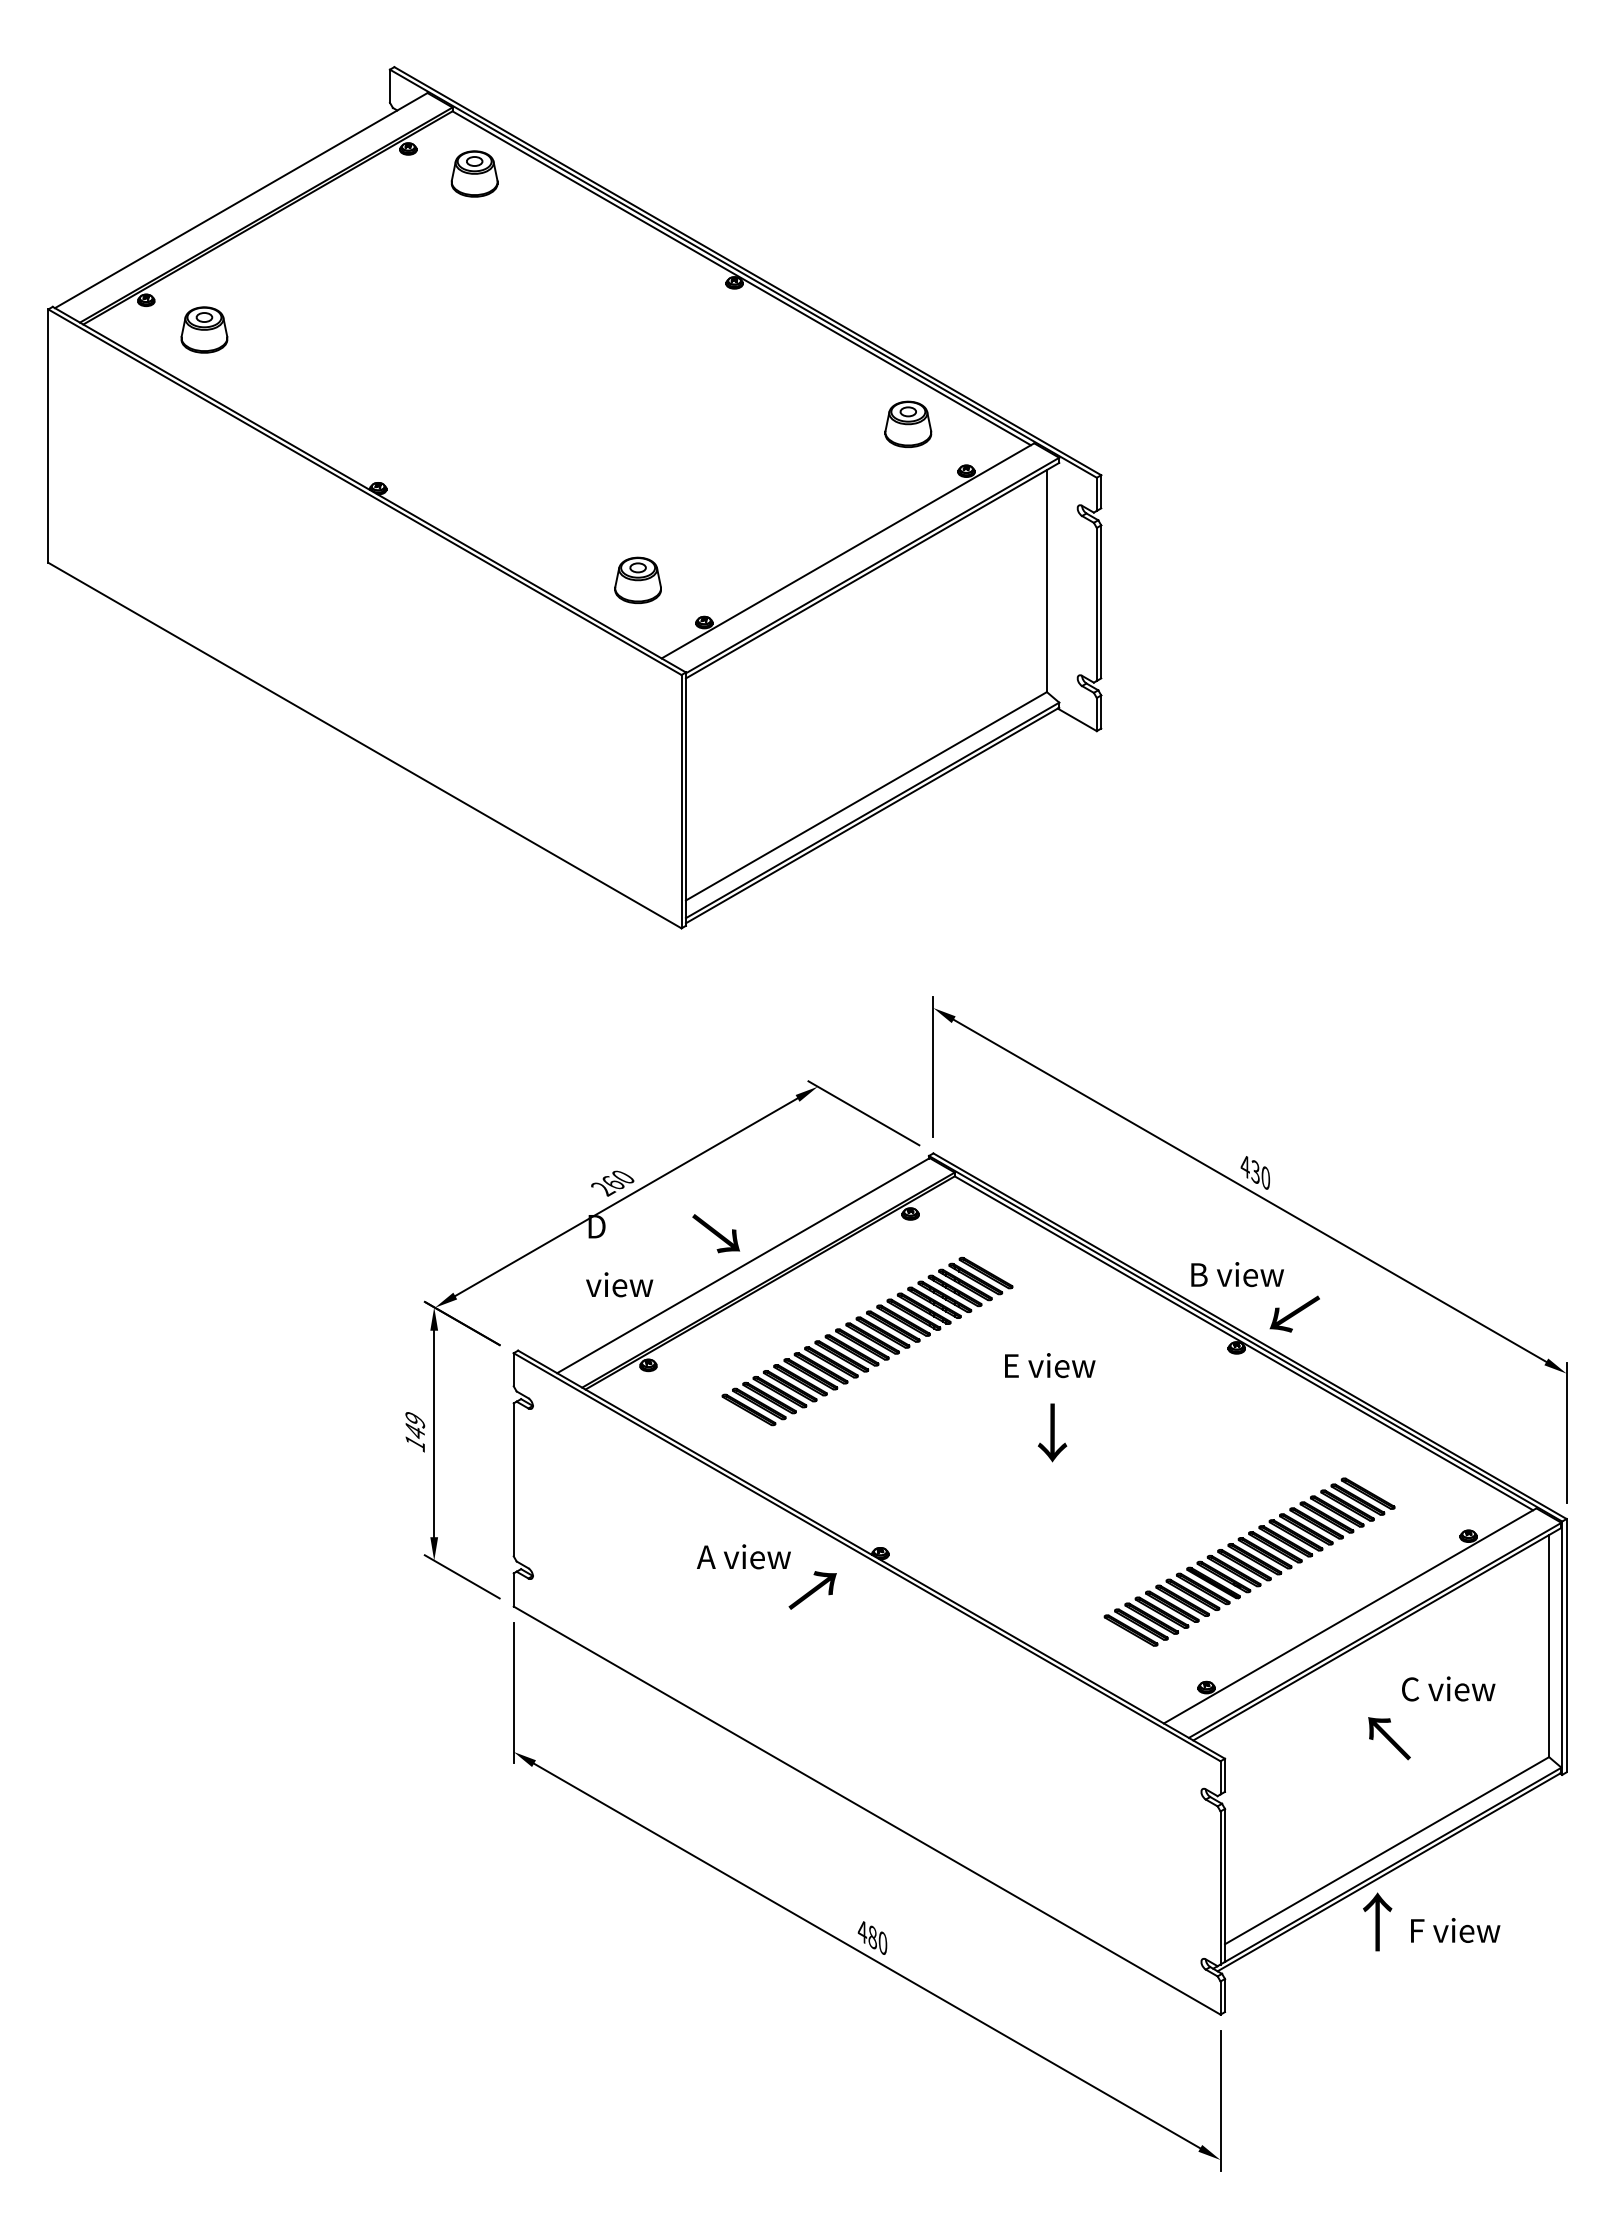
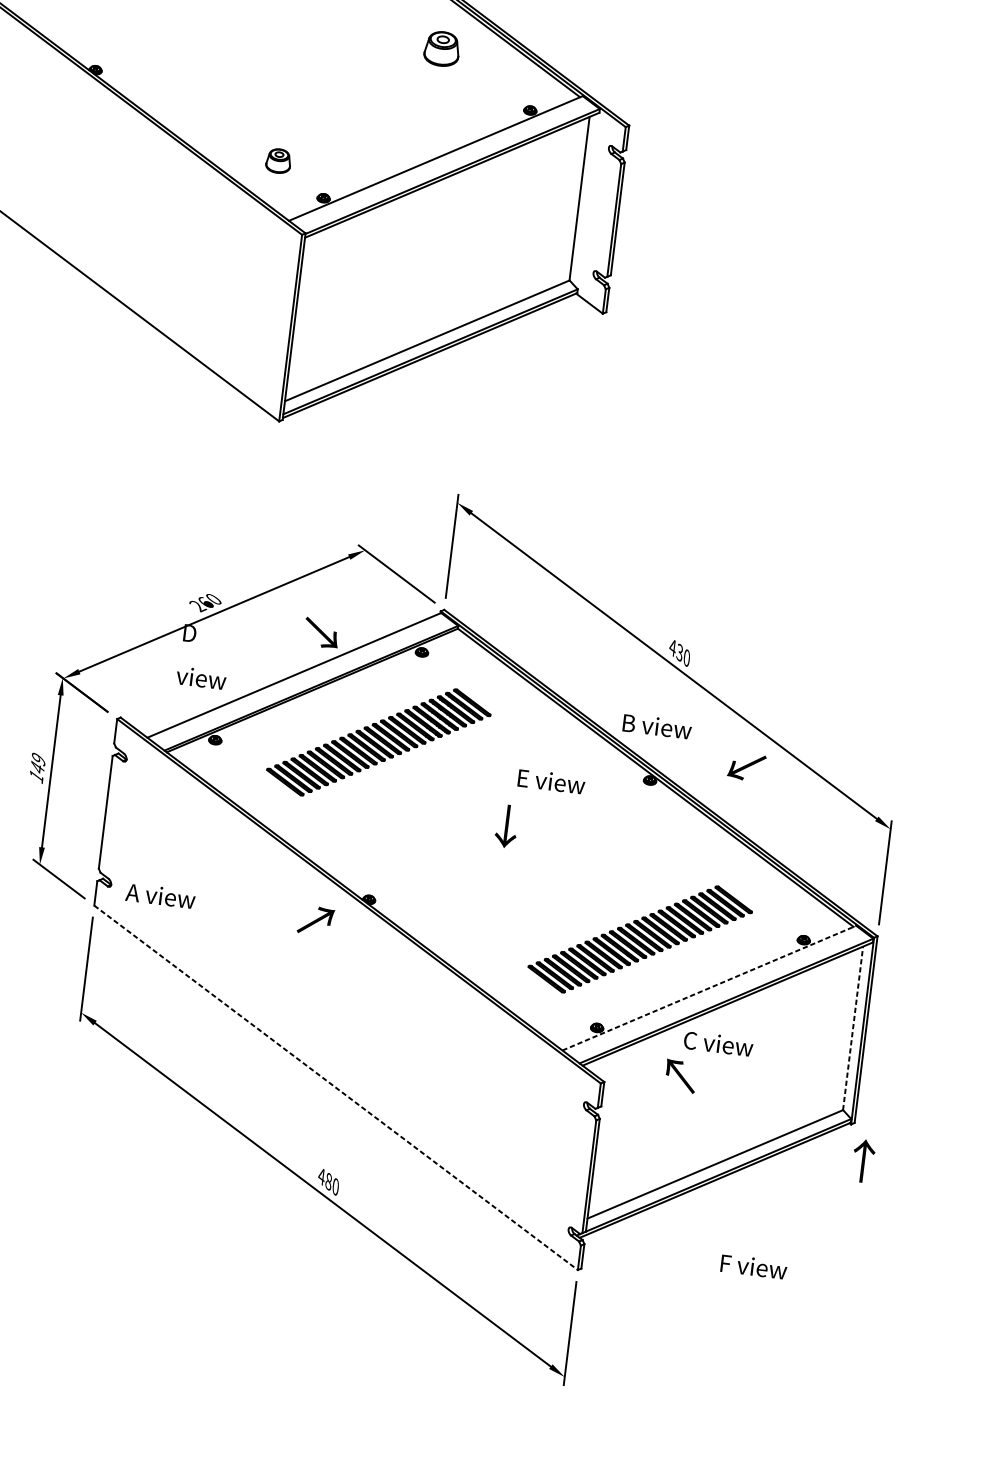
part: (908, 423) -> (442, 48), moved
part: (637, 579) -> (278, 160), size x0.7
text: (716, 1233) -> (321, 633), moved
text: (1294, 1313) -> (746, 766), moved
text: (1050, 1365) -> (551, 781), moved
text: (743, 1556) -> (160, 895), moved
line: (1350, 1615) -> (709, 987), solid -> dashed
line: (1549, 1645) -> (853, 1027), solid -> dashed
text: (1448, 1688) -> (718, 1043), moved
text: (1389, 1738) -> (680, 1076), moved
line: (867, 1810) -> (336, 1087), solid -> dashed
text: (1377, 1921) -> (863, 1160), moved
text: (1455, 1930) -> (753, 1266), moved

